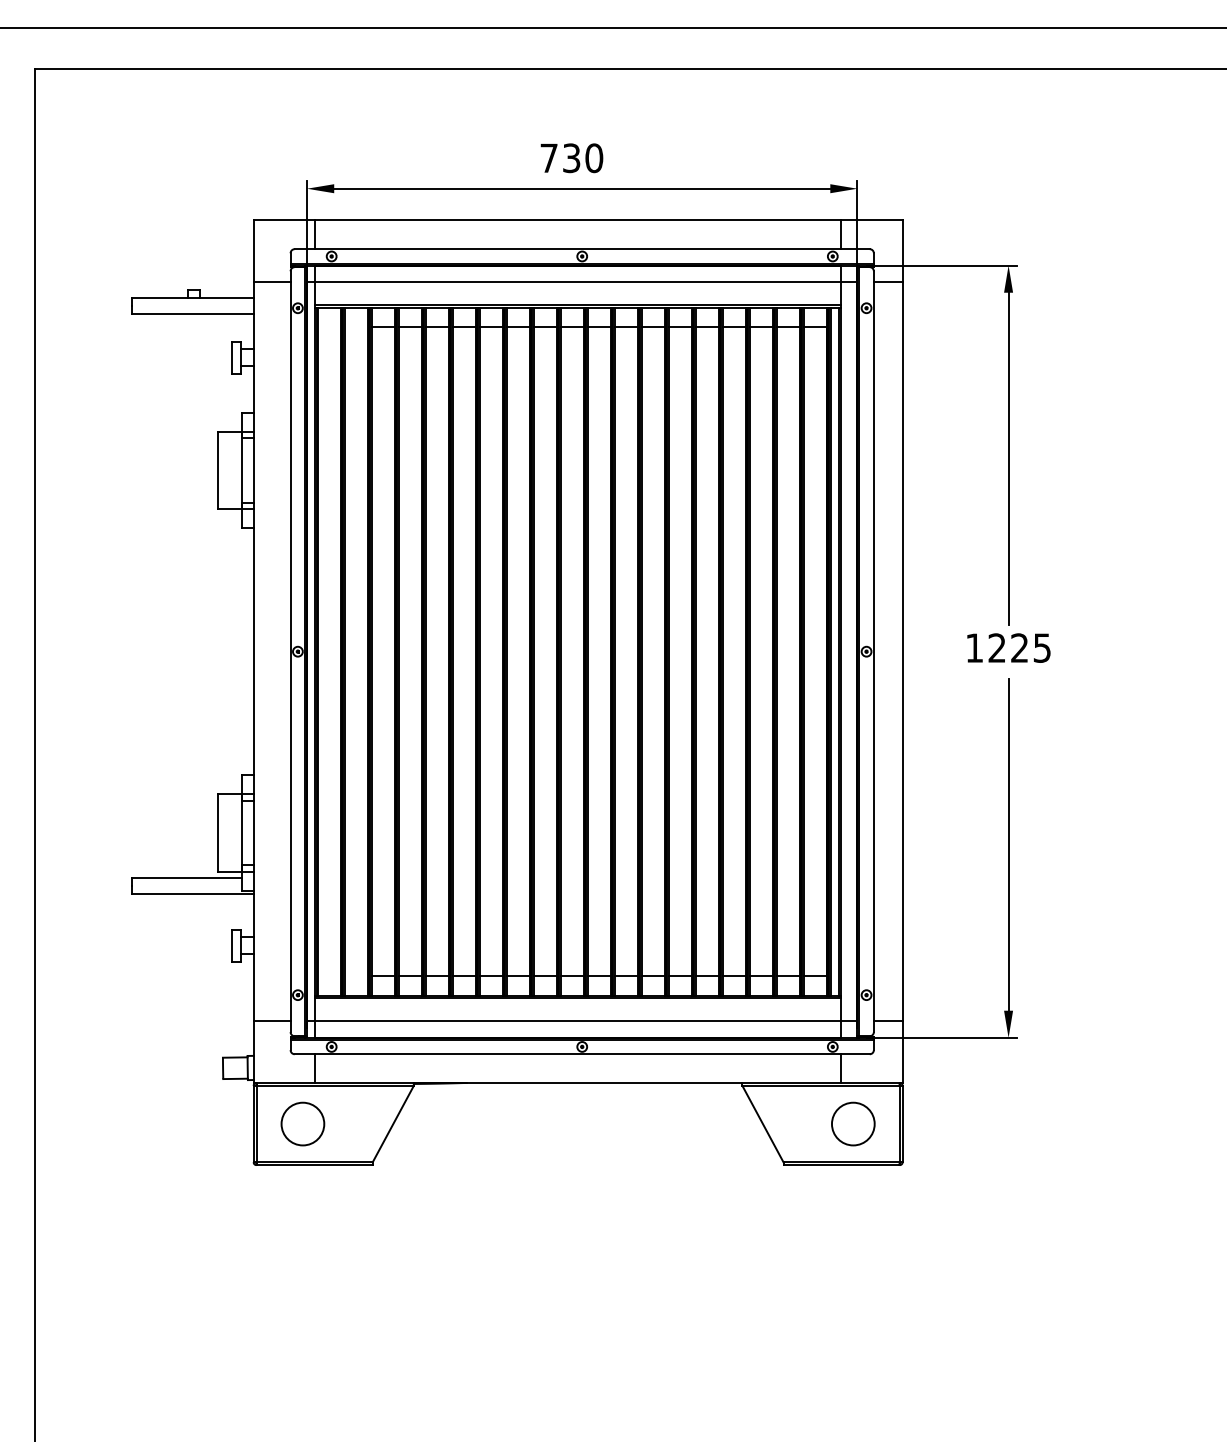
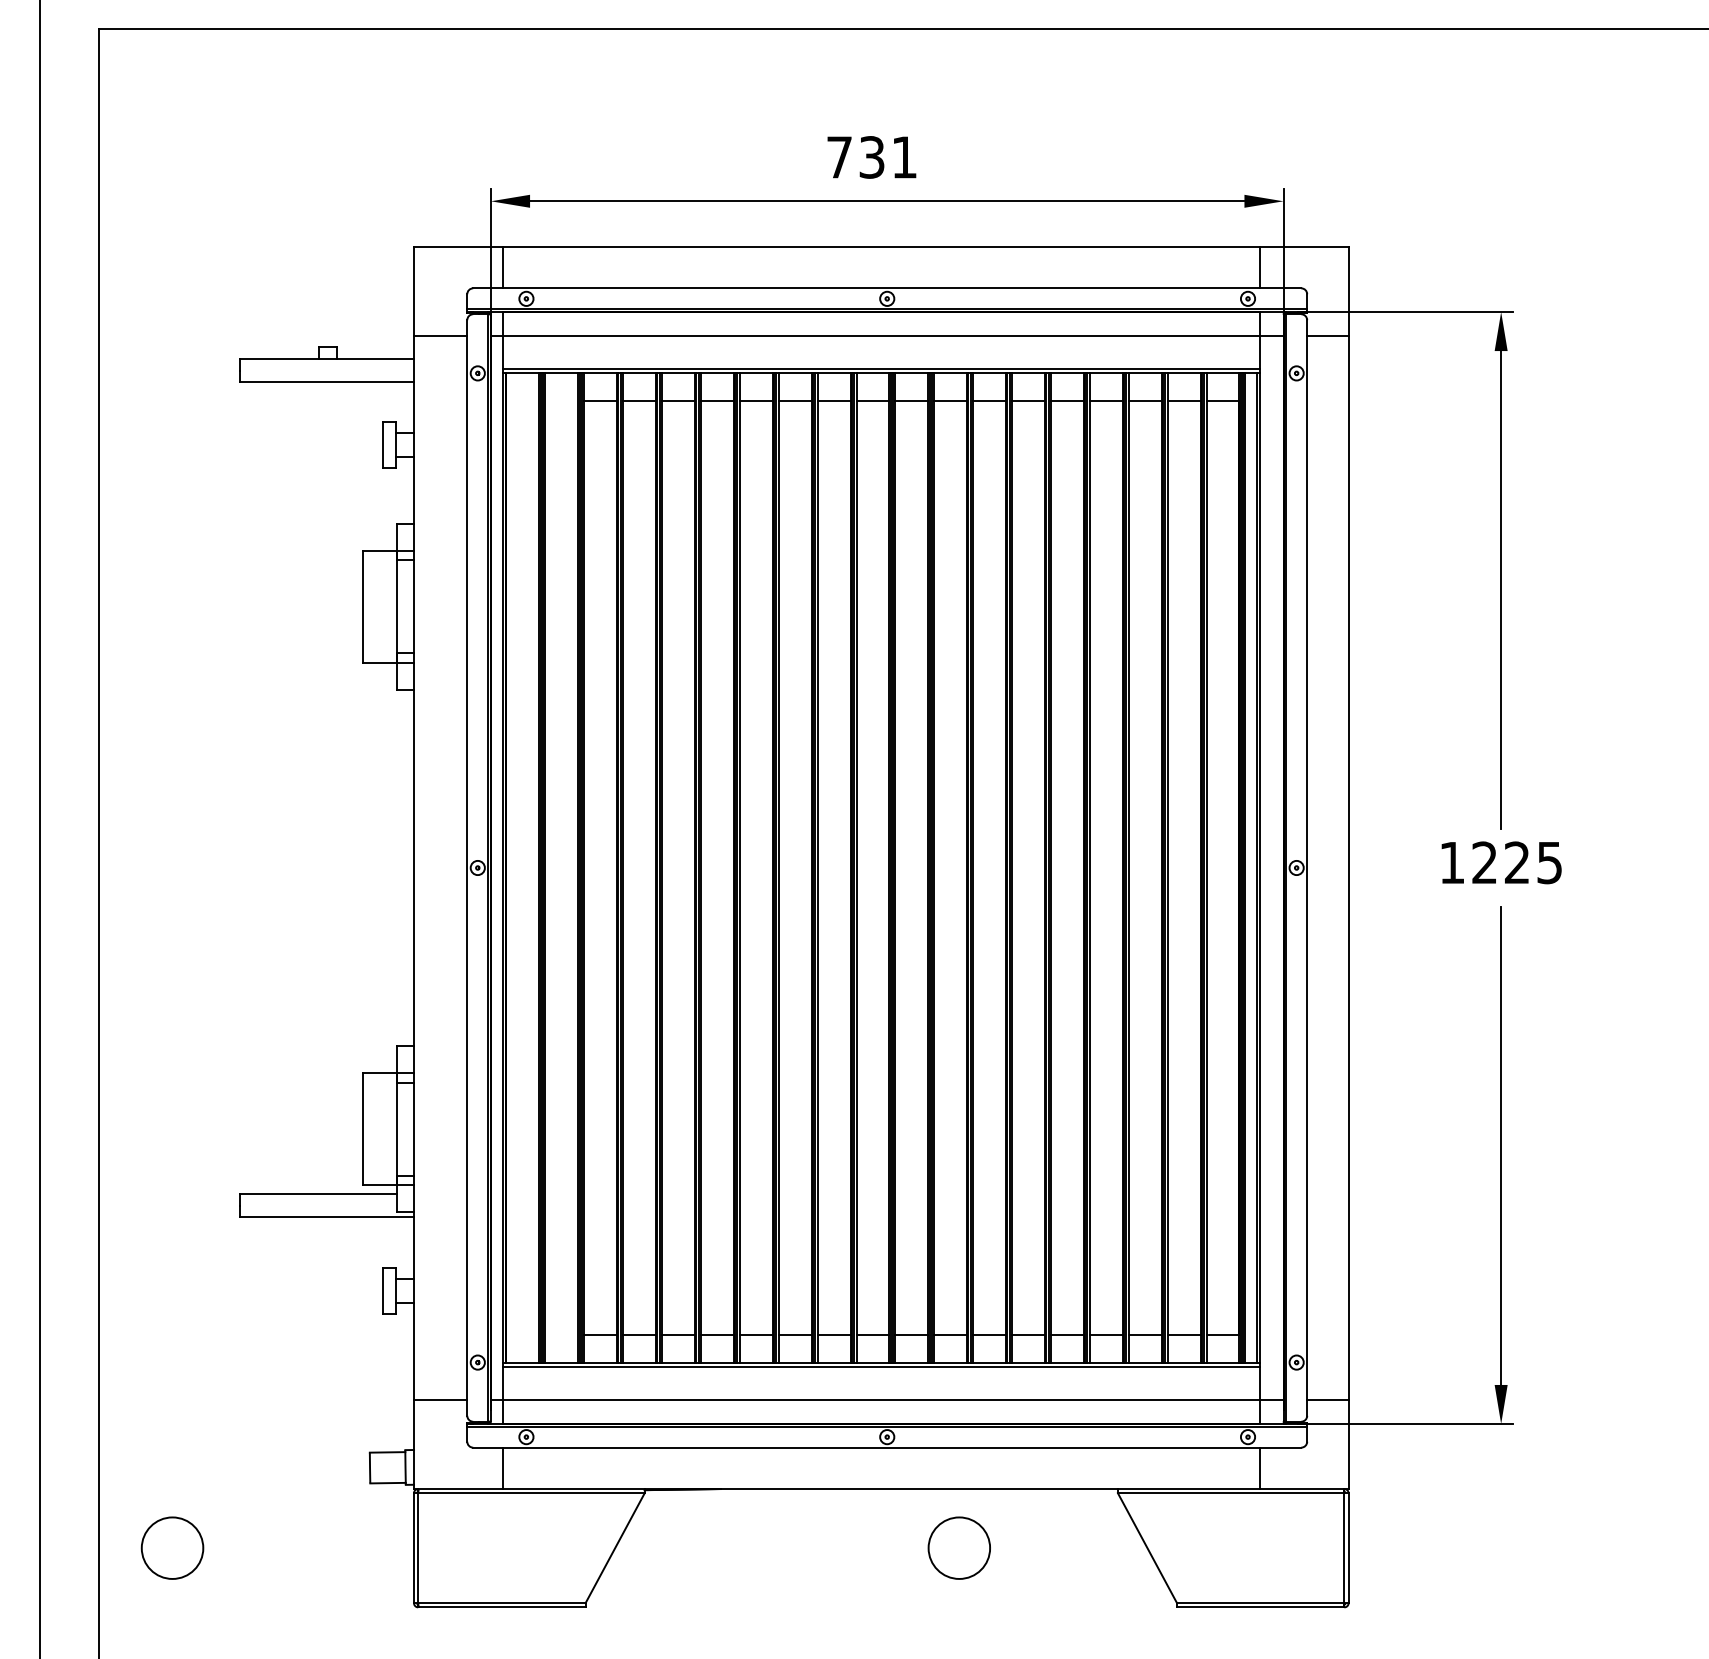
text: (594, 158) -> (904, 157), 730 -> 731
circle: (302, 1123) -> (171, 1547), moved
circle: (853, 1123) -> (959, 1547), moved

